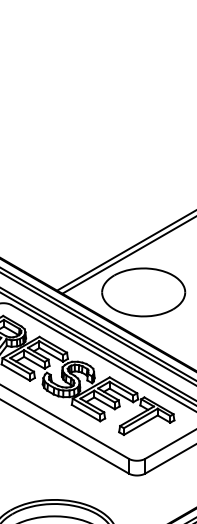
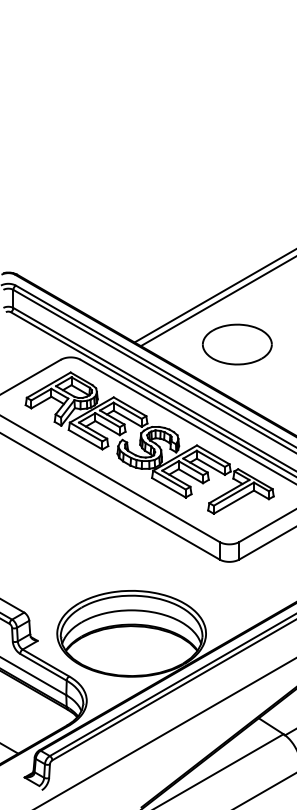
part: (143, 292) -> (237, 344), size x0.7

